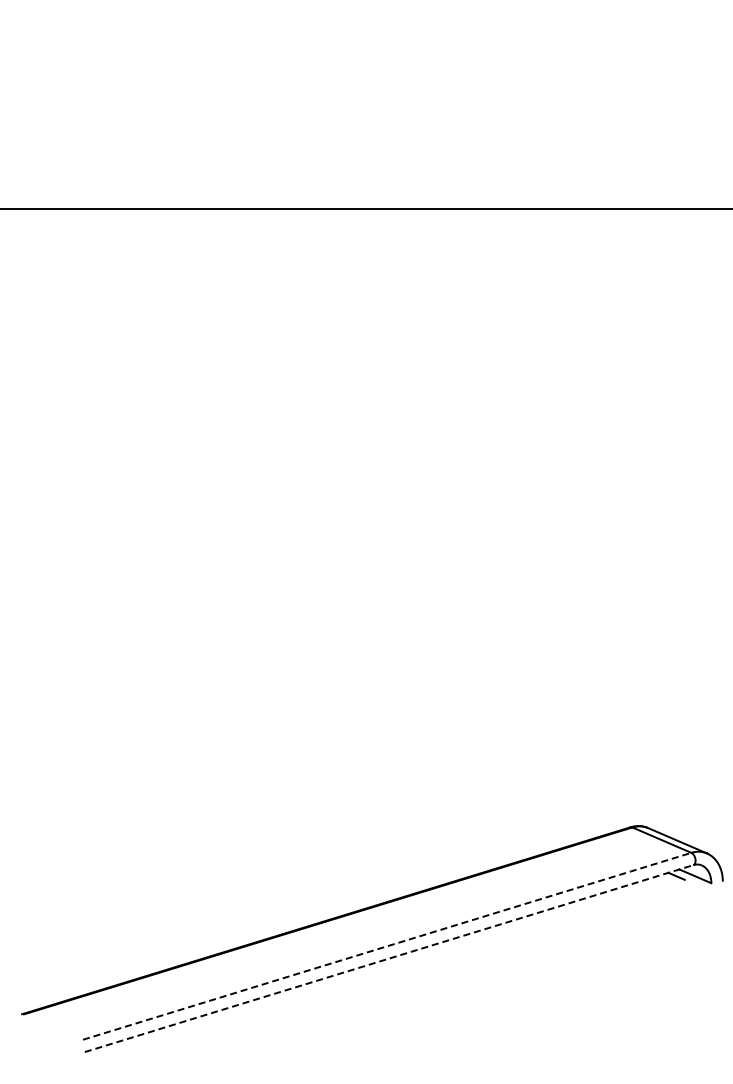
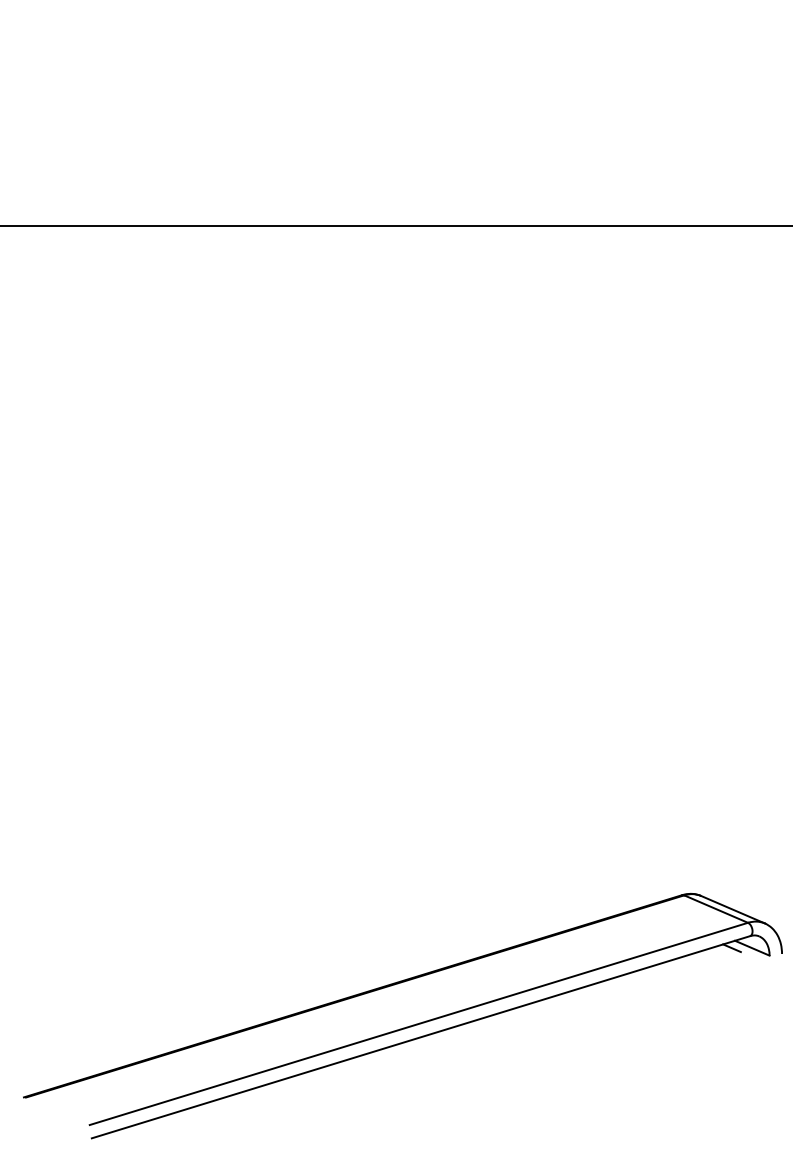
line: (387, 946) -> (419, 1024), dashed -> solid
line: (389, 958) -> (421, 1037), dashed -> solid

